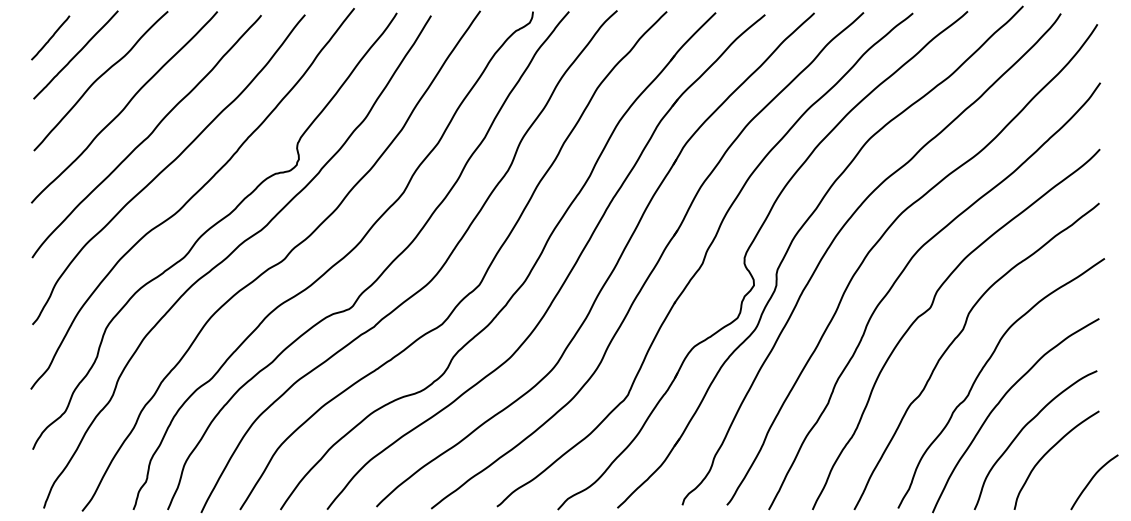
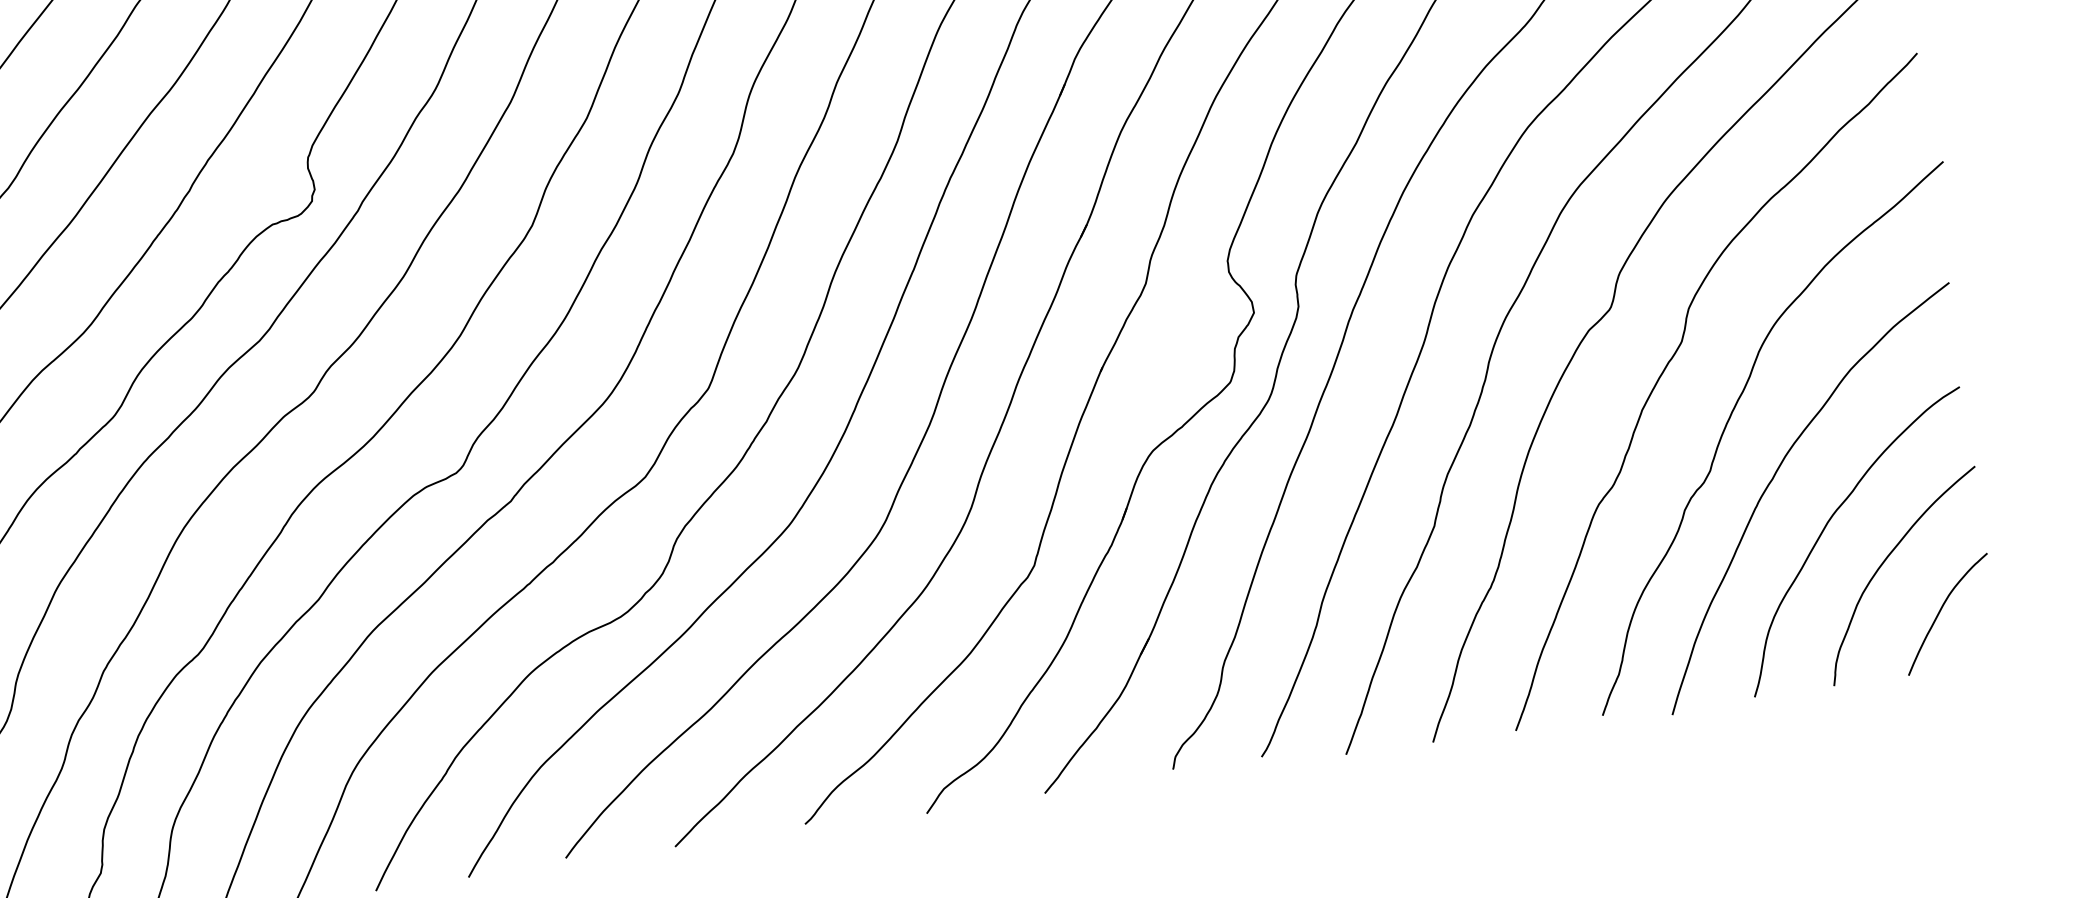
curve: (1091, 481) -> (1941, 613), moved

